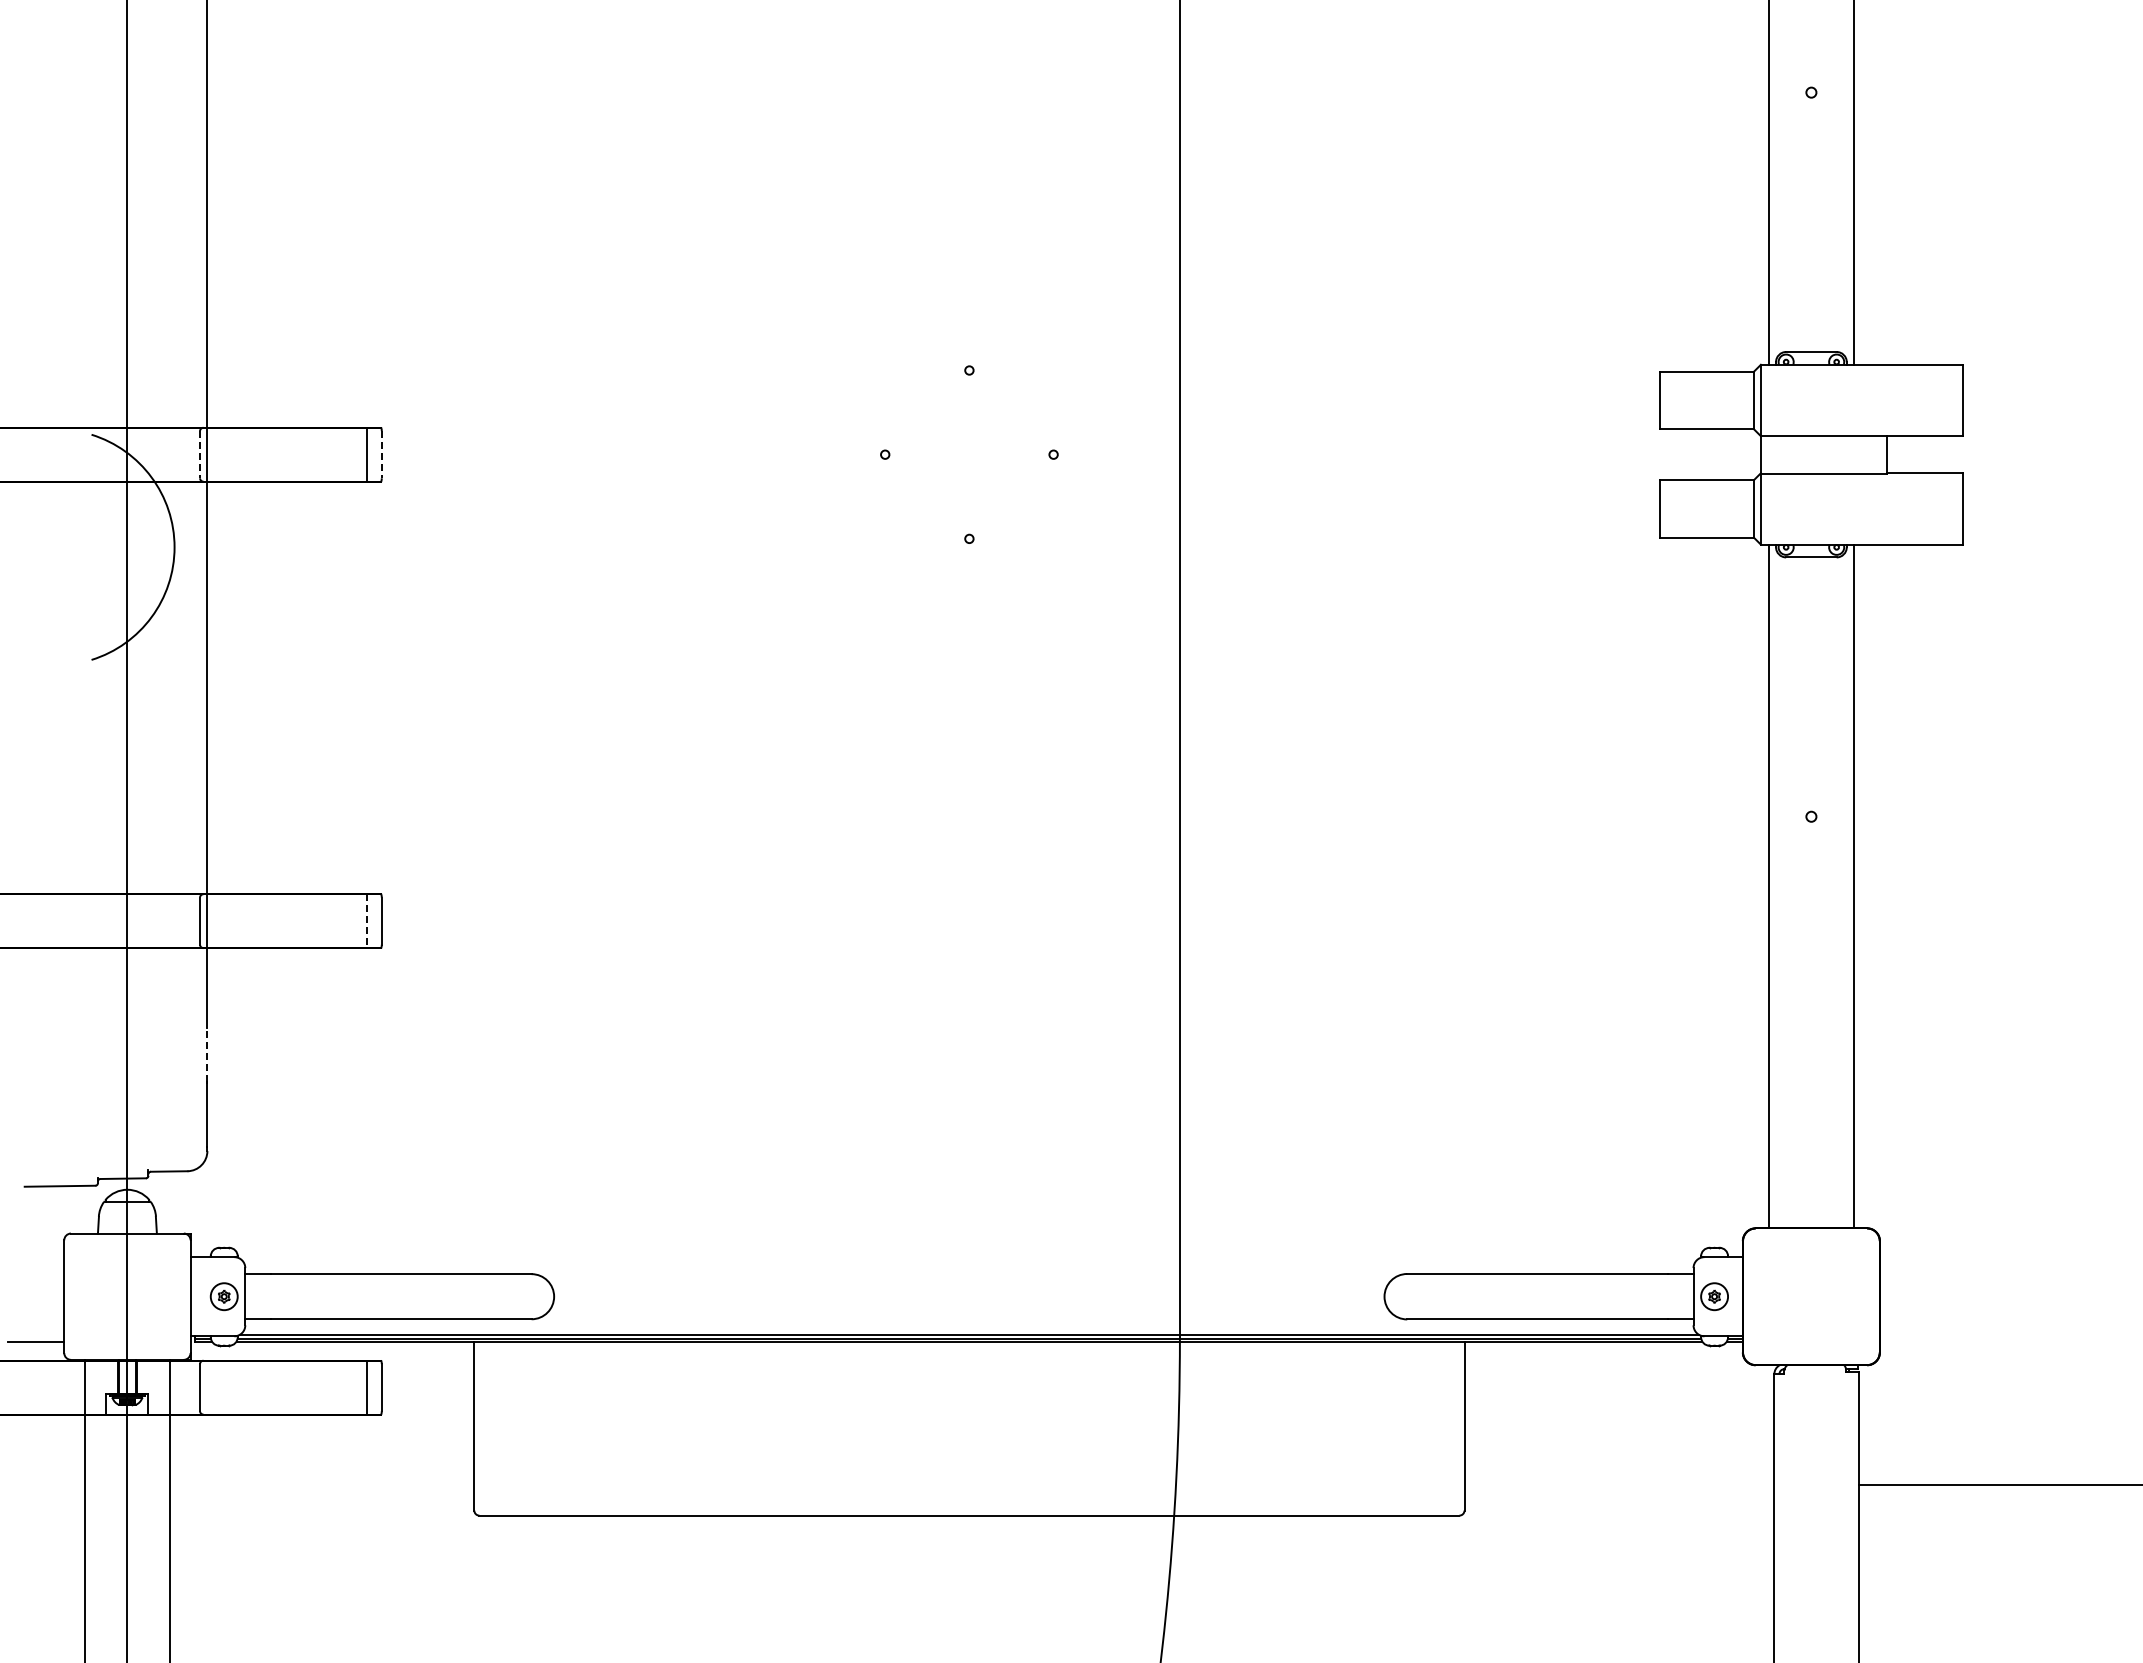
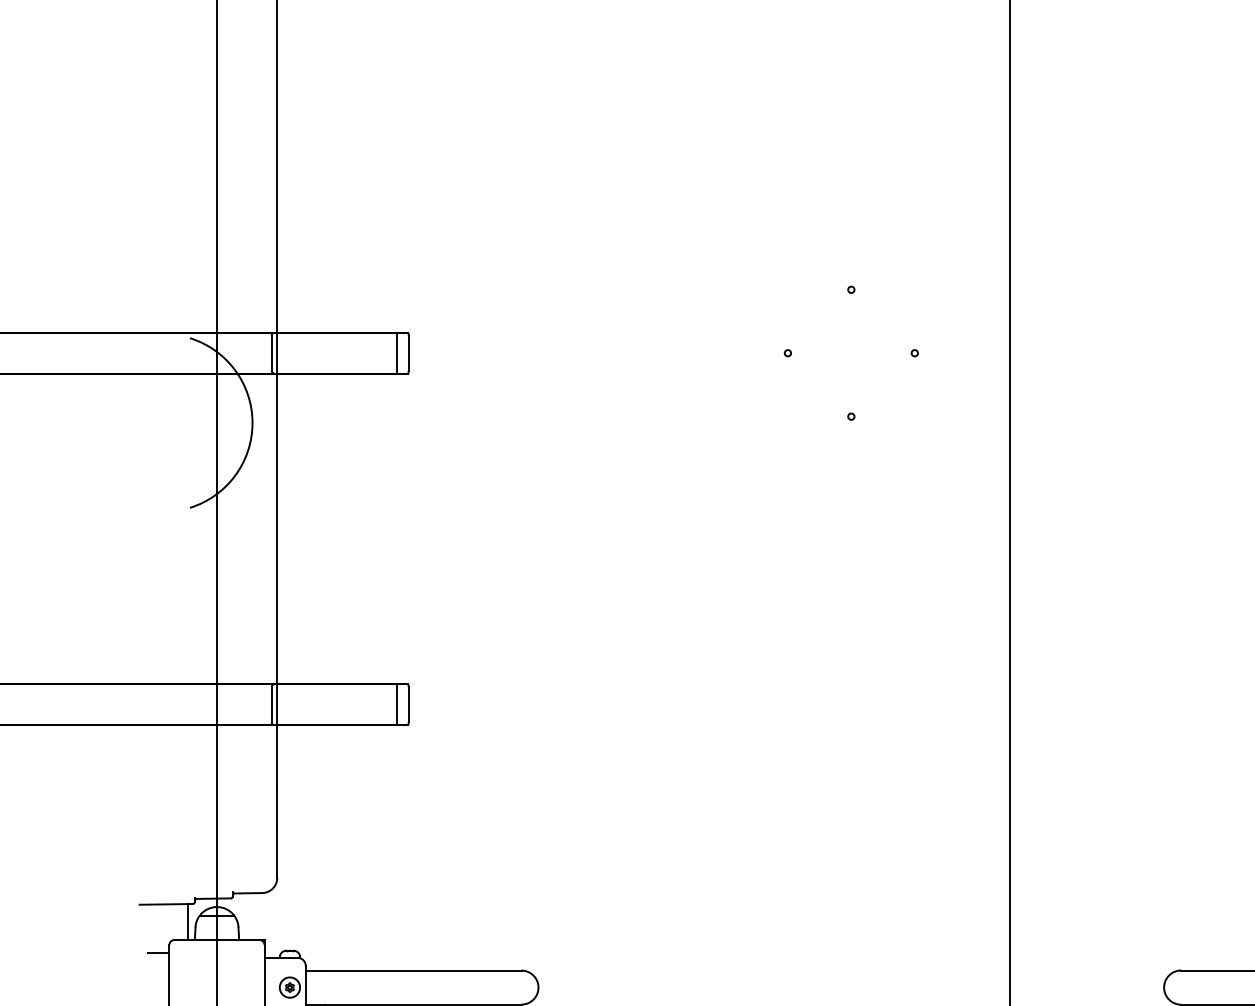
line: (200, 454) -> (272, 353), dashed -> solid
line: (381, 454) -> (408, 353), dashed -> solid
line: (366, 921) -> (397, 704), dashed -> solid
line: (207, 1054) -> (277, 805), dashed -> solid
line: (89, 1209) -> (188, 921), added
line: (49, 1251) -> (158, 953), added

